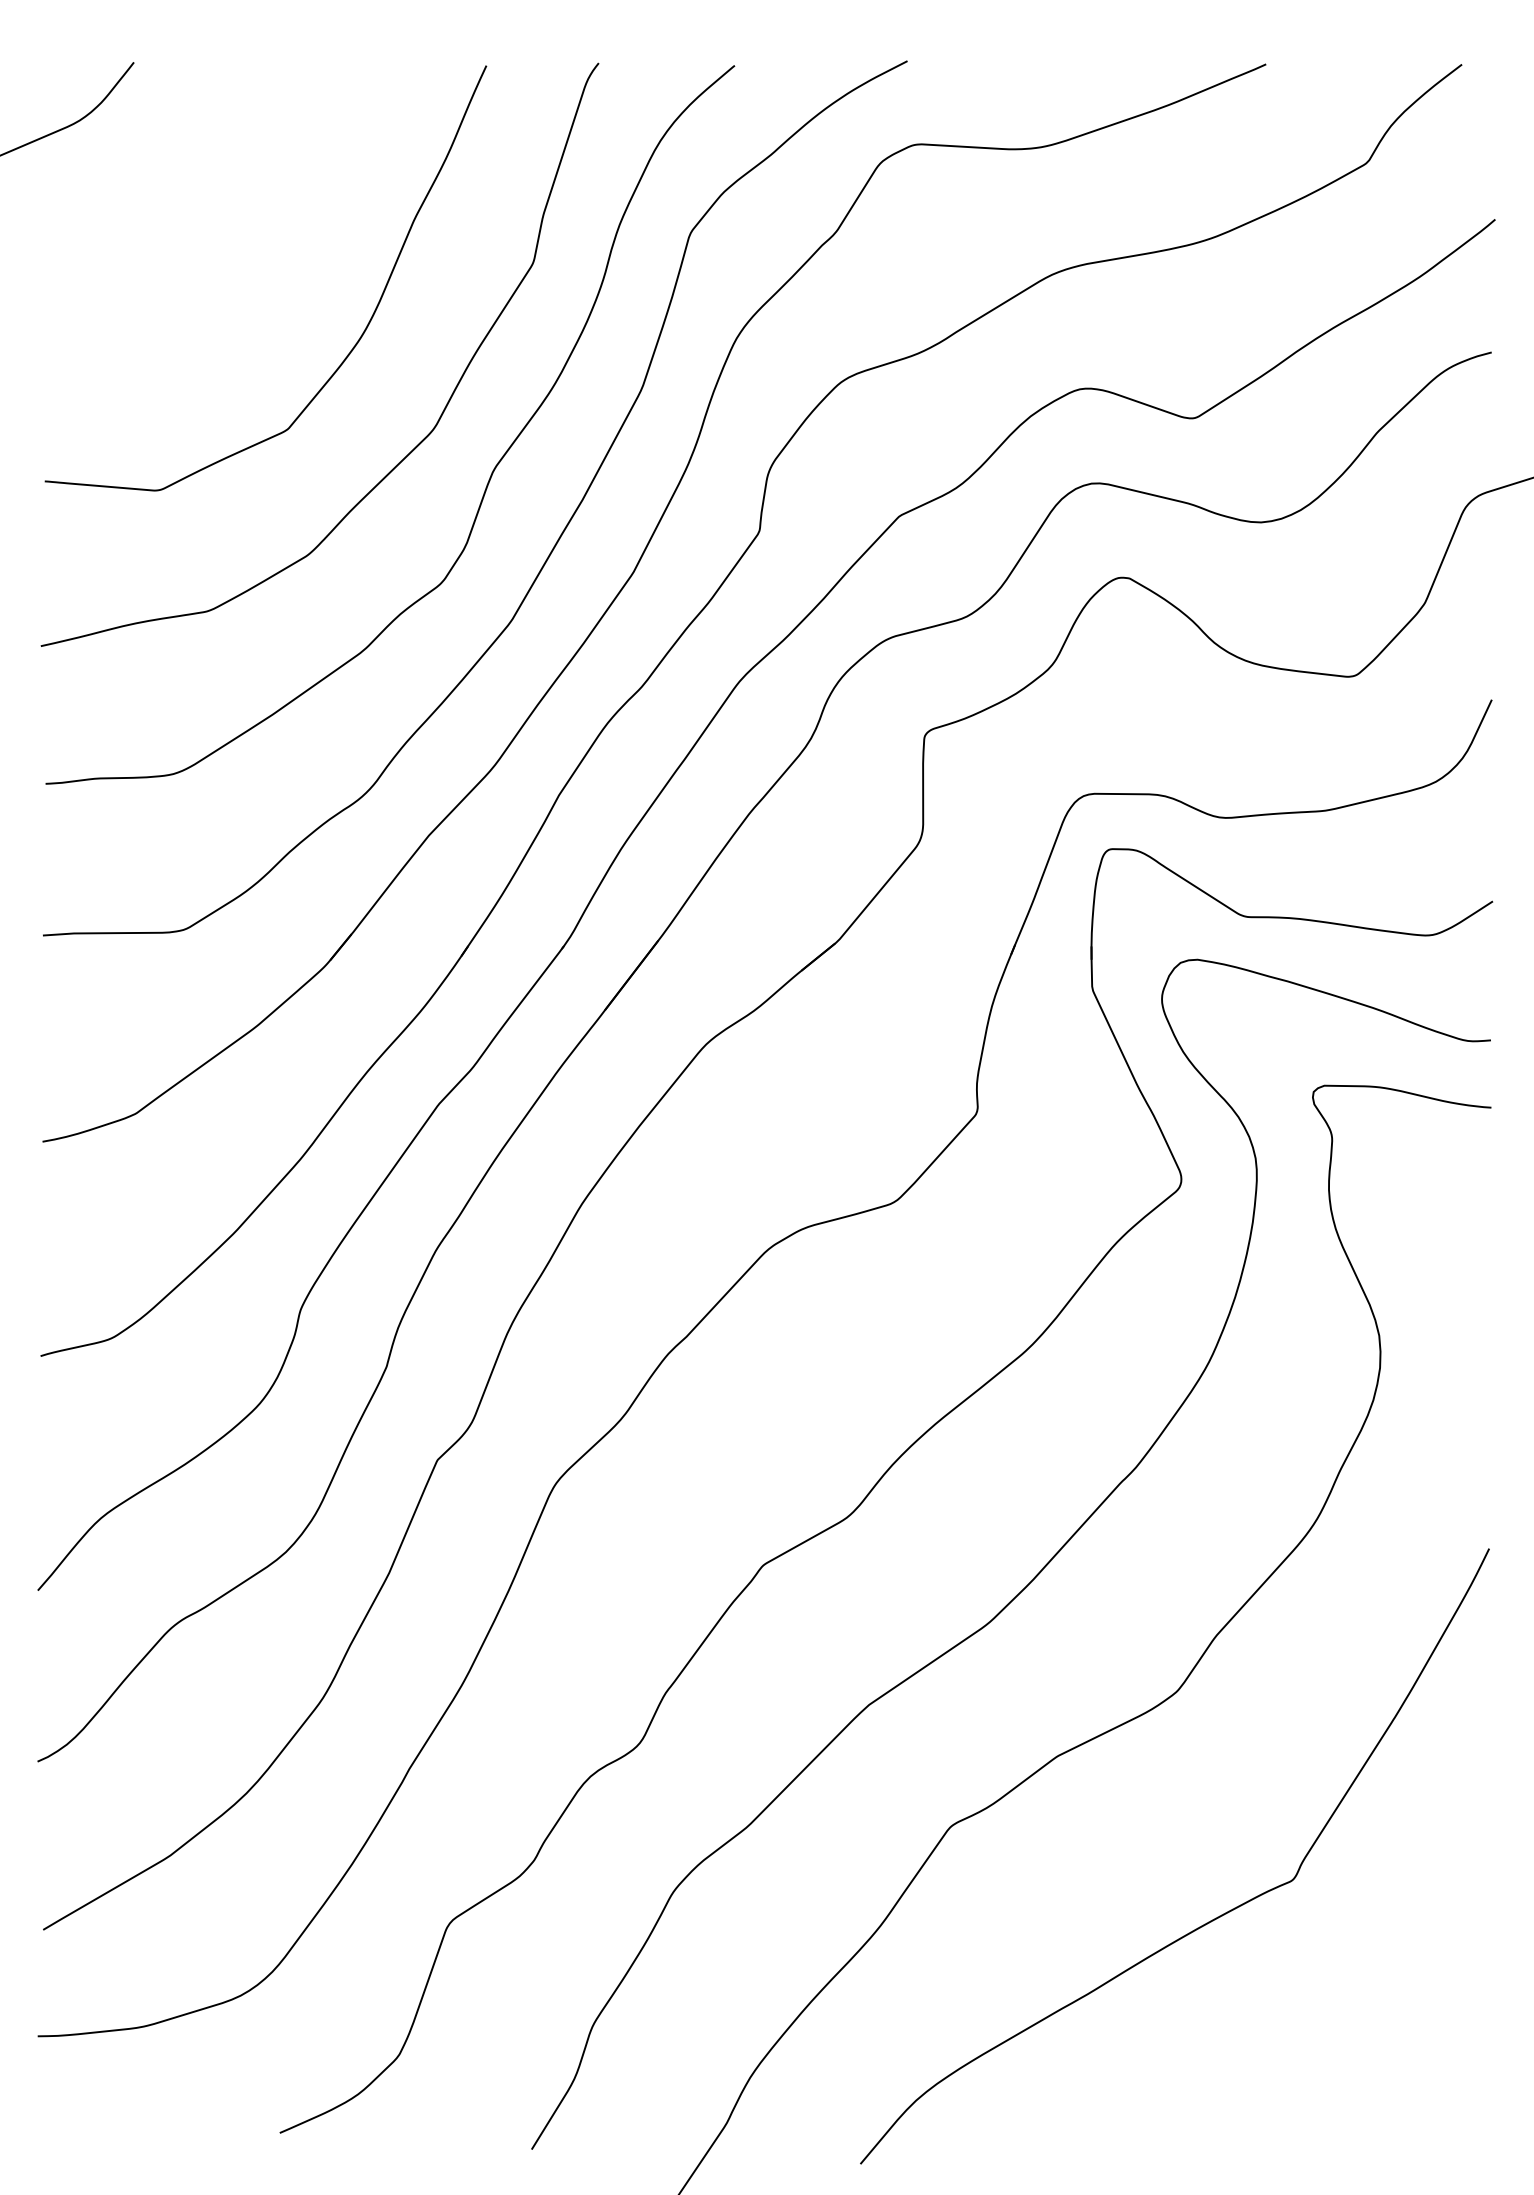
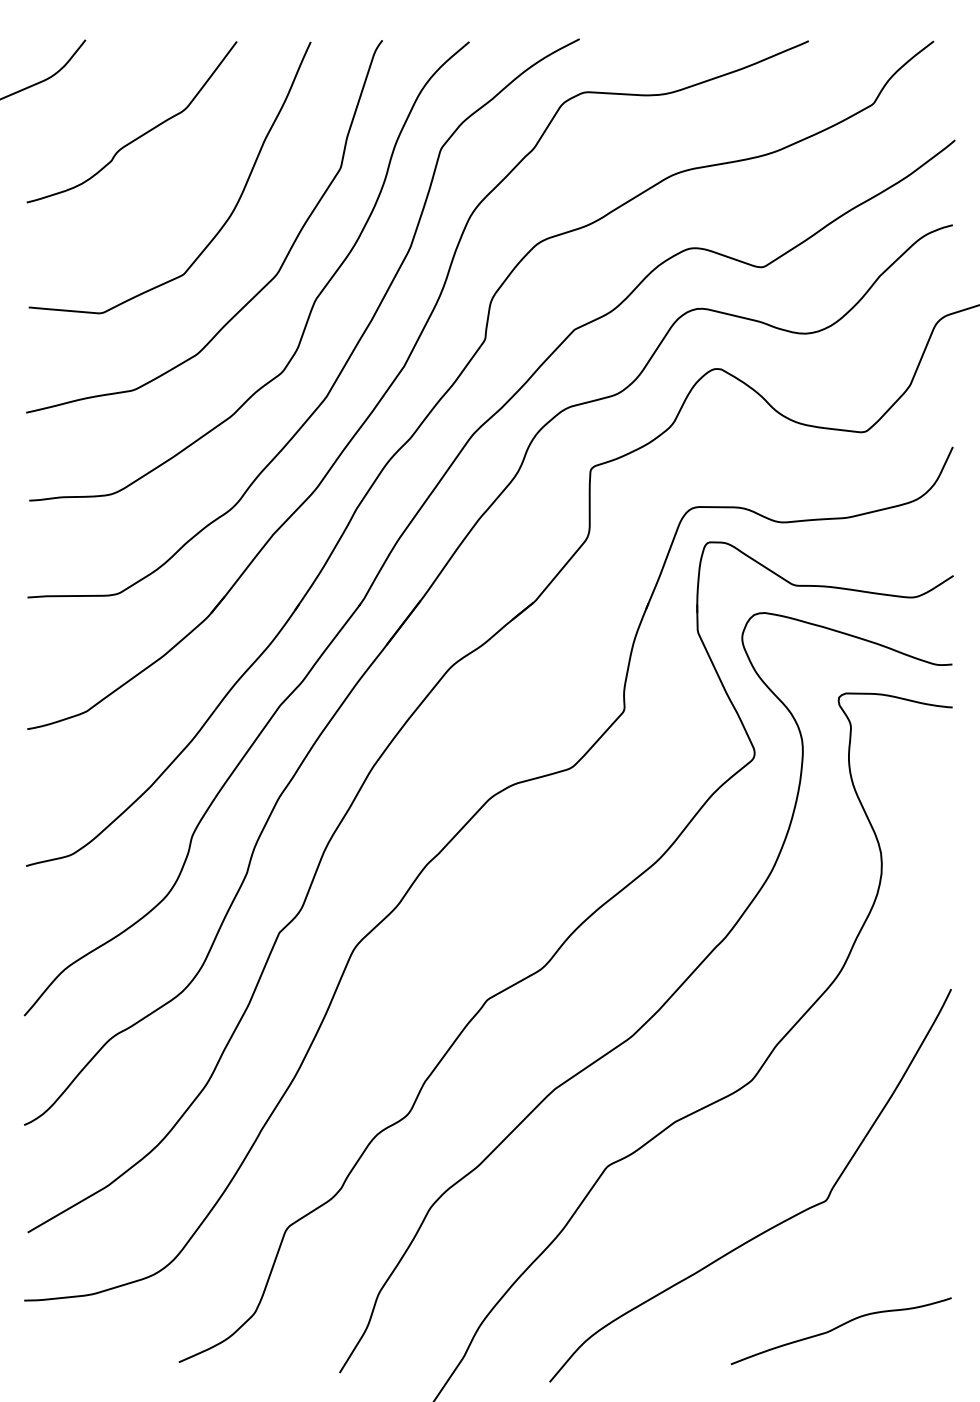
curve: (221, 210) -> (141, 134), added
curve: (1314, 2078) -> (839, 1327), added

